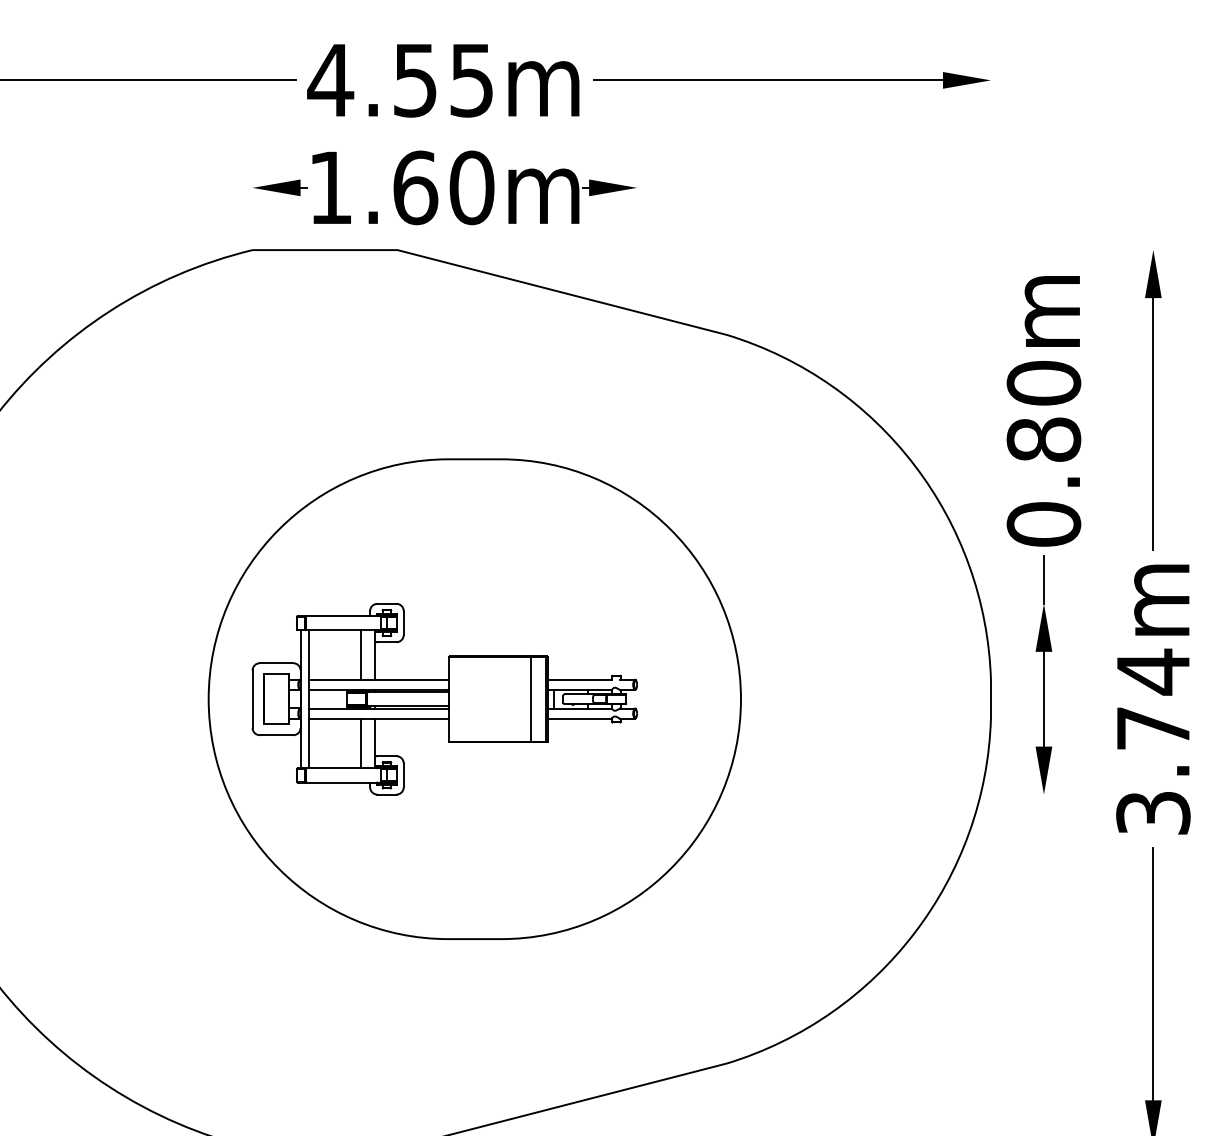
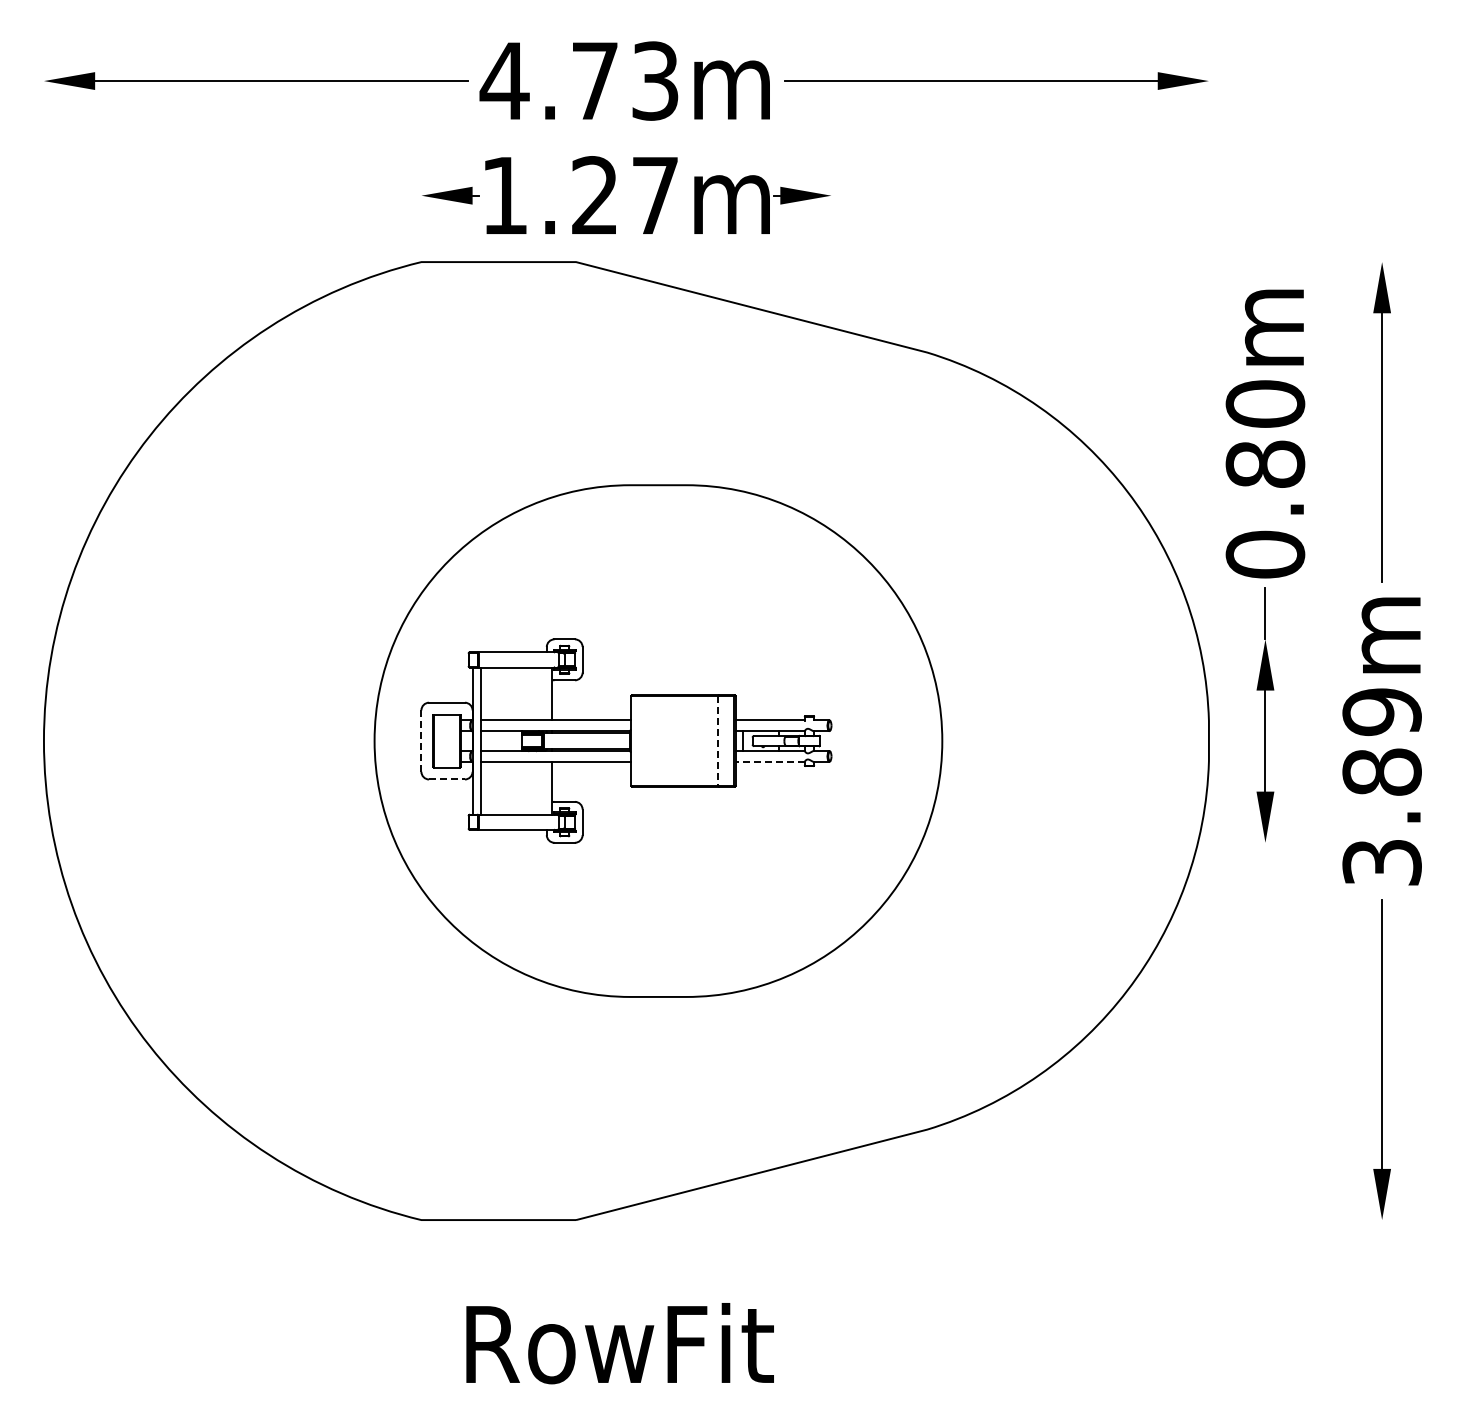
text: (443, 79) -> (625, 80), 4.55m -> 4.73m
text: (443, 187) -> (625, 195), 1.60m -> 1.27m
line: (361, 654) -> (537, 693), removed
line: (252, 699) -> (421, 741), solid -> dashed
line: (531, 699) -> (718, 741), solid -> dashed
text: (1152, 699) -> (1381, 741), 3.74m -> 3.89m
line: (579, 718) -> (770, 761), solid -> dashed
line: (277, 735) -> (447, 779), solid -> dashed
line: (361, 742) -> (537, 787), removed

